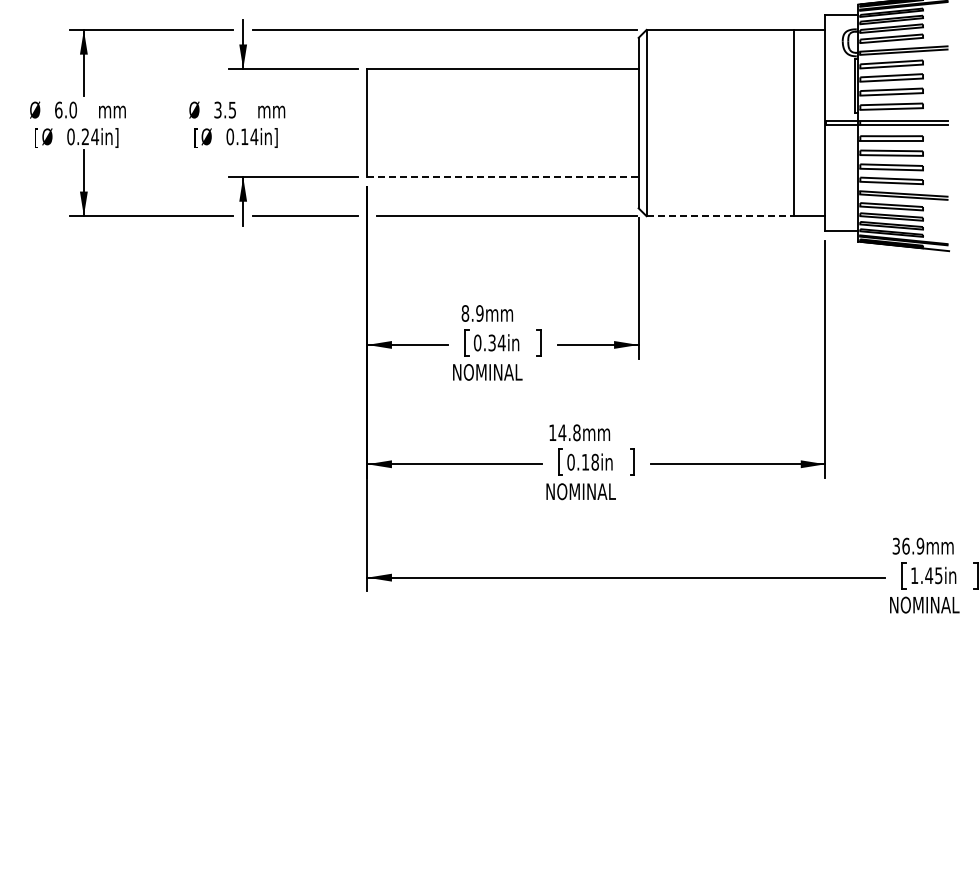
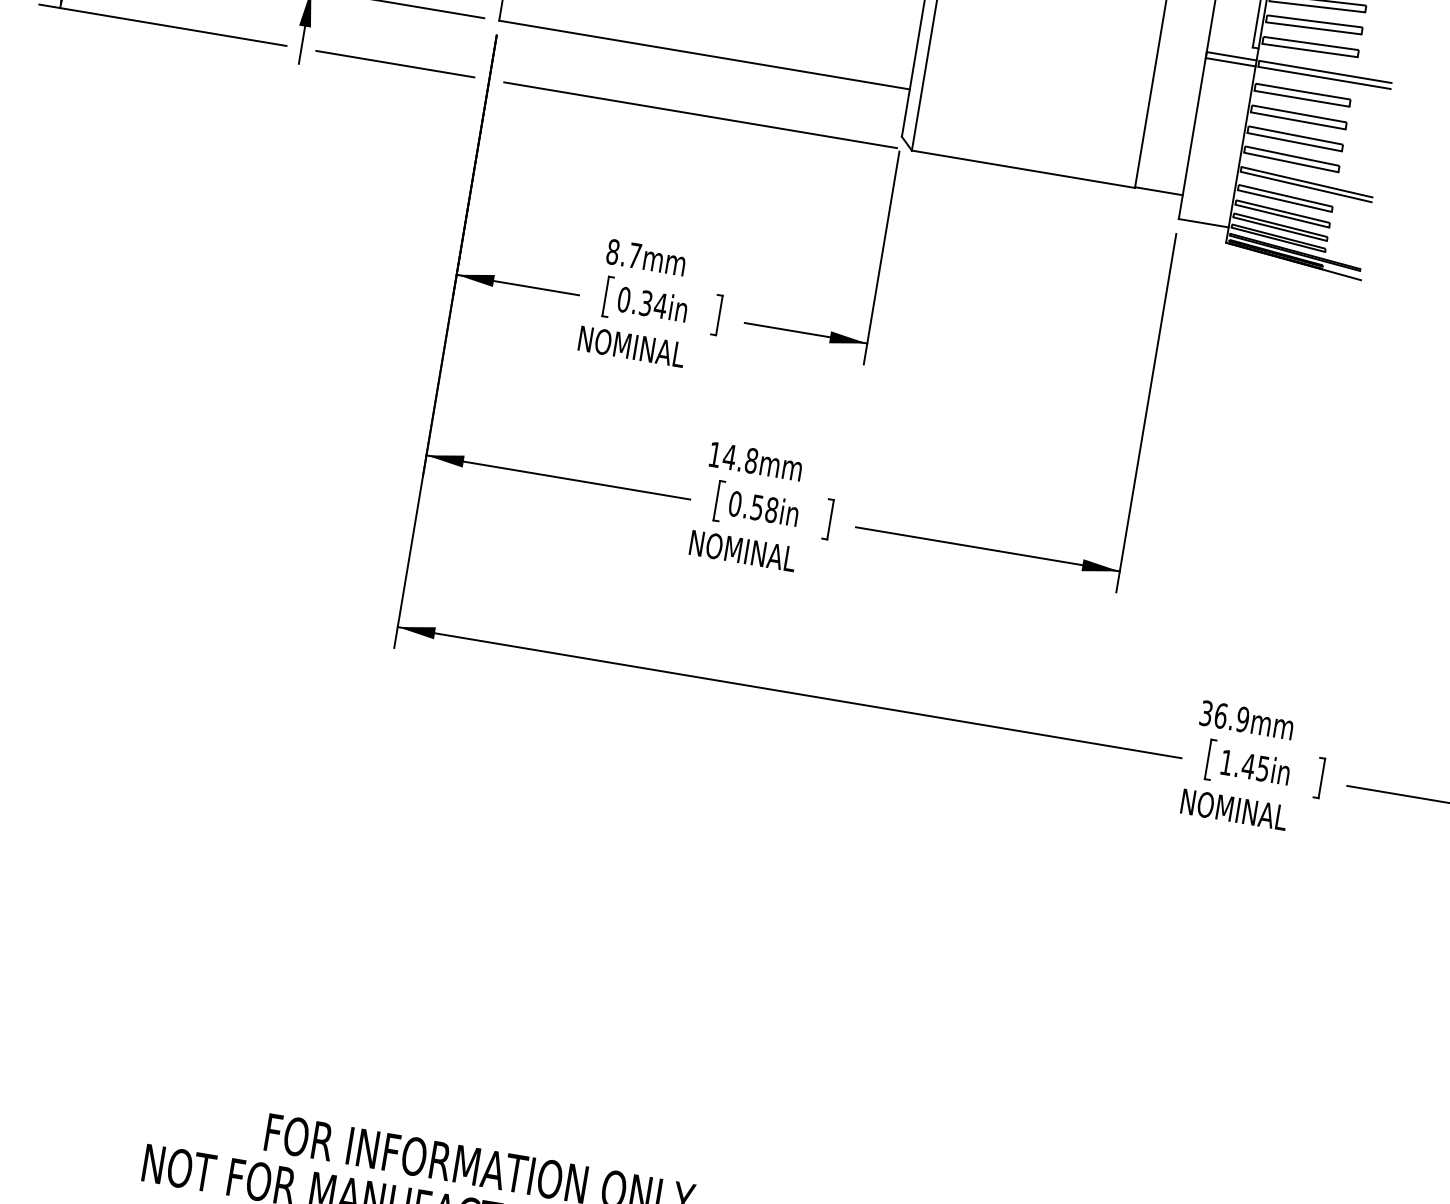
line: (503, 177) -> (705, 55), dashed -> solid
line: (720, 216) -> (1023, 169), dashed -> solid
text: (479, 313) -> (634, 255), 8.9mm -> 8.7mm
text: (585, 462) -> (757, 507), 0.18in -> 0.58in

